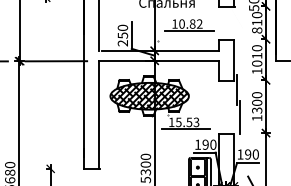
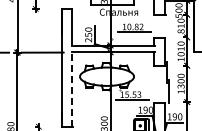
hatch: (148, 95) -> (106, 76), removed
line: (99, 114) -> (72, 89), solid -> dashed

